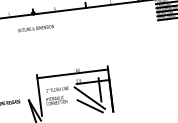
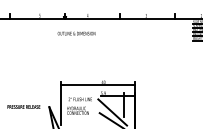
text: (35, 28) -> (76, 33), moved

